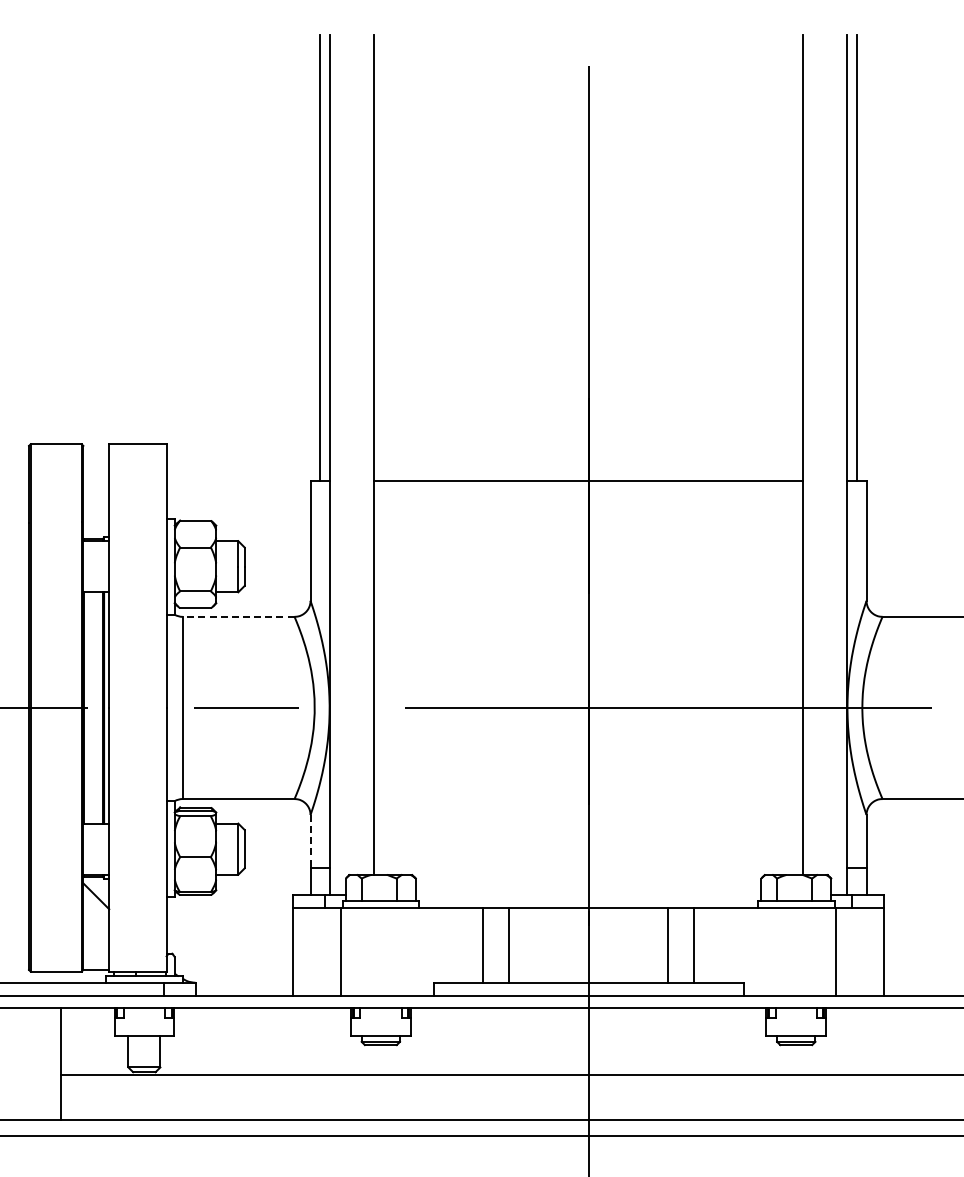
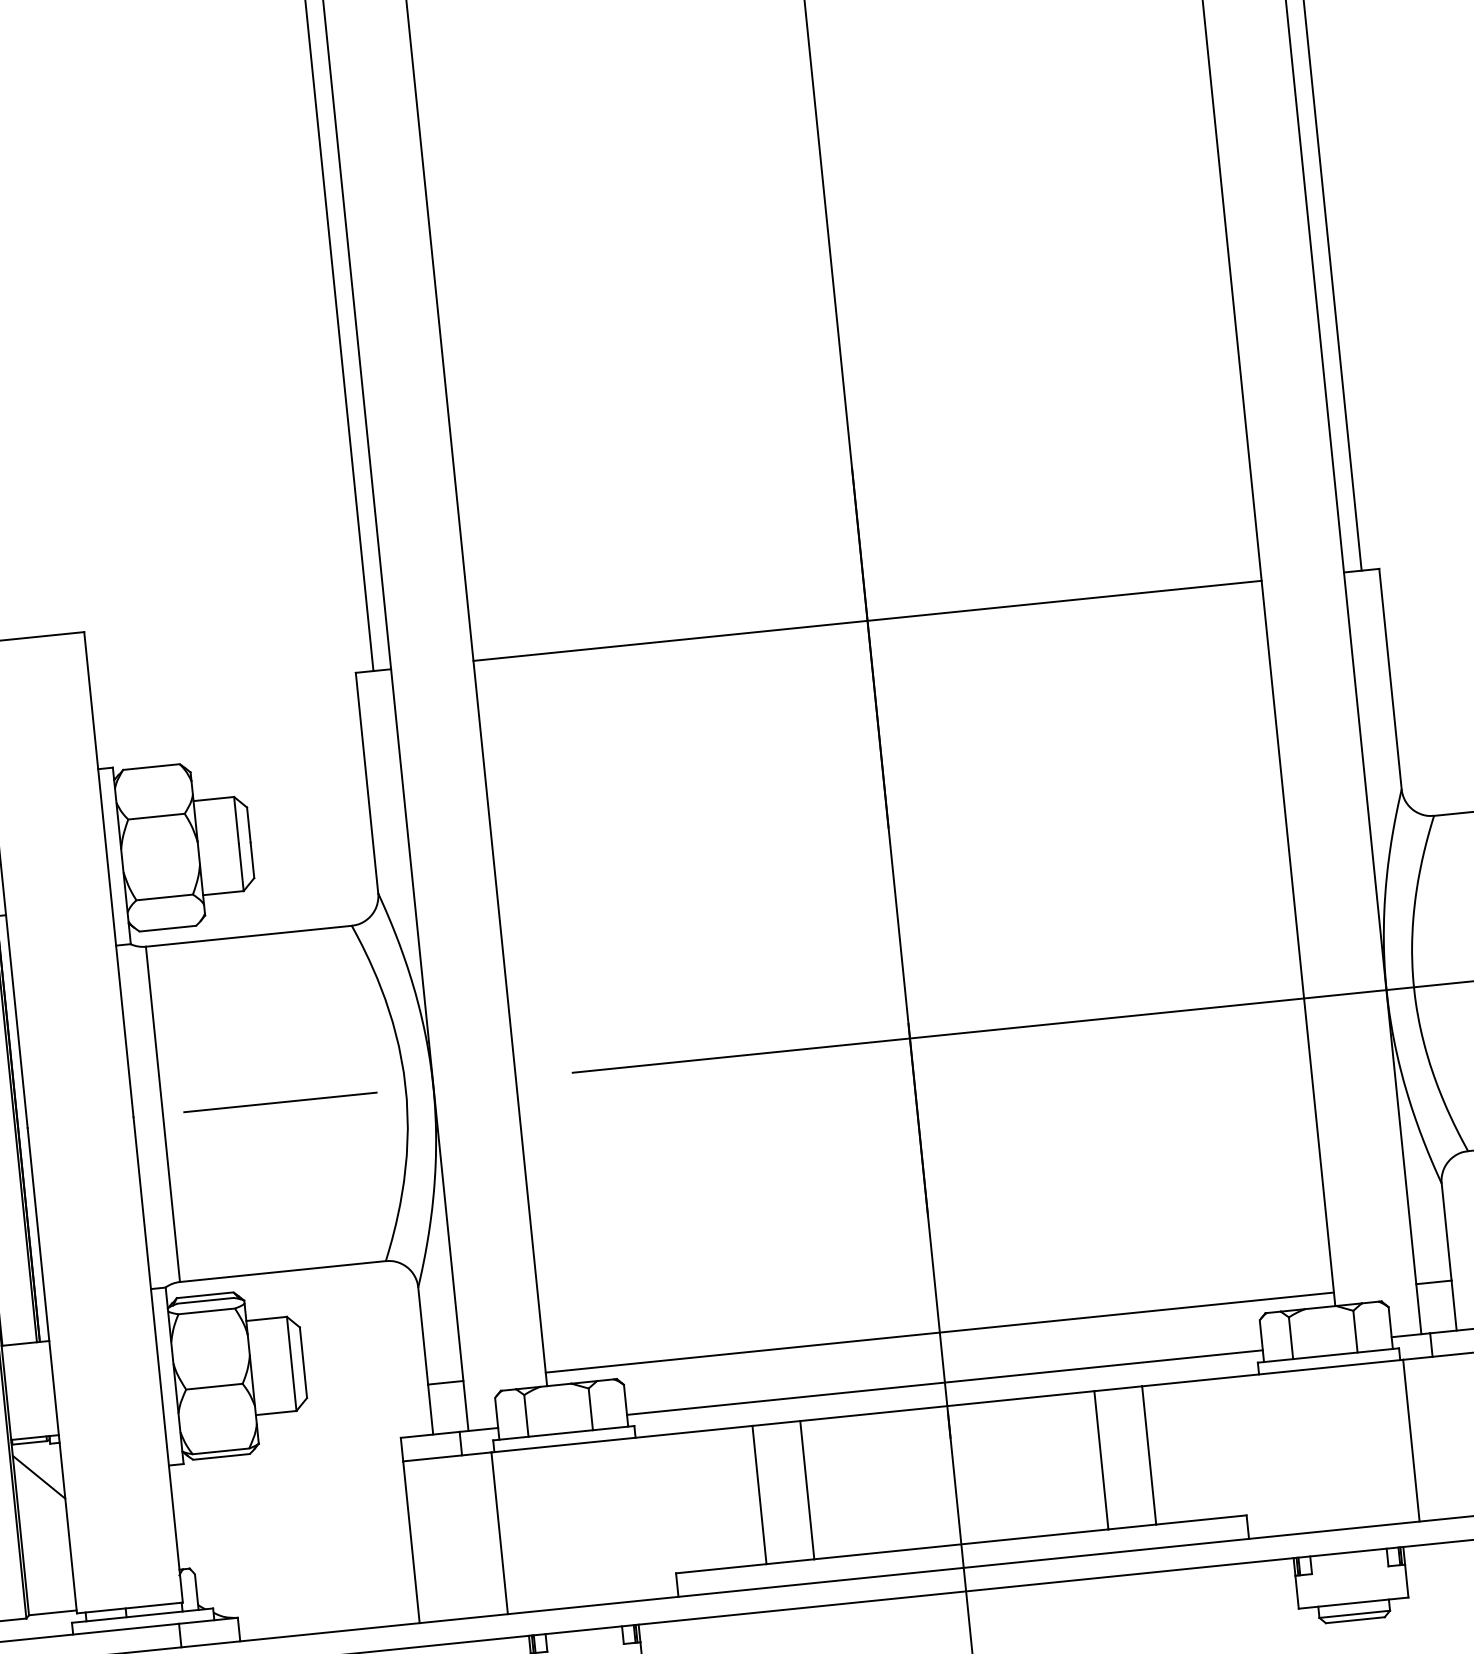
line: (238, 616) -> (248, 935), dashed -> solid
line: (310, 841) -> (423, 1336), dashed -> solid
line: (588, 867) -> (939, 1332), added
line: (588, 894) -> (944, 1381), added

